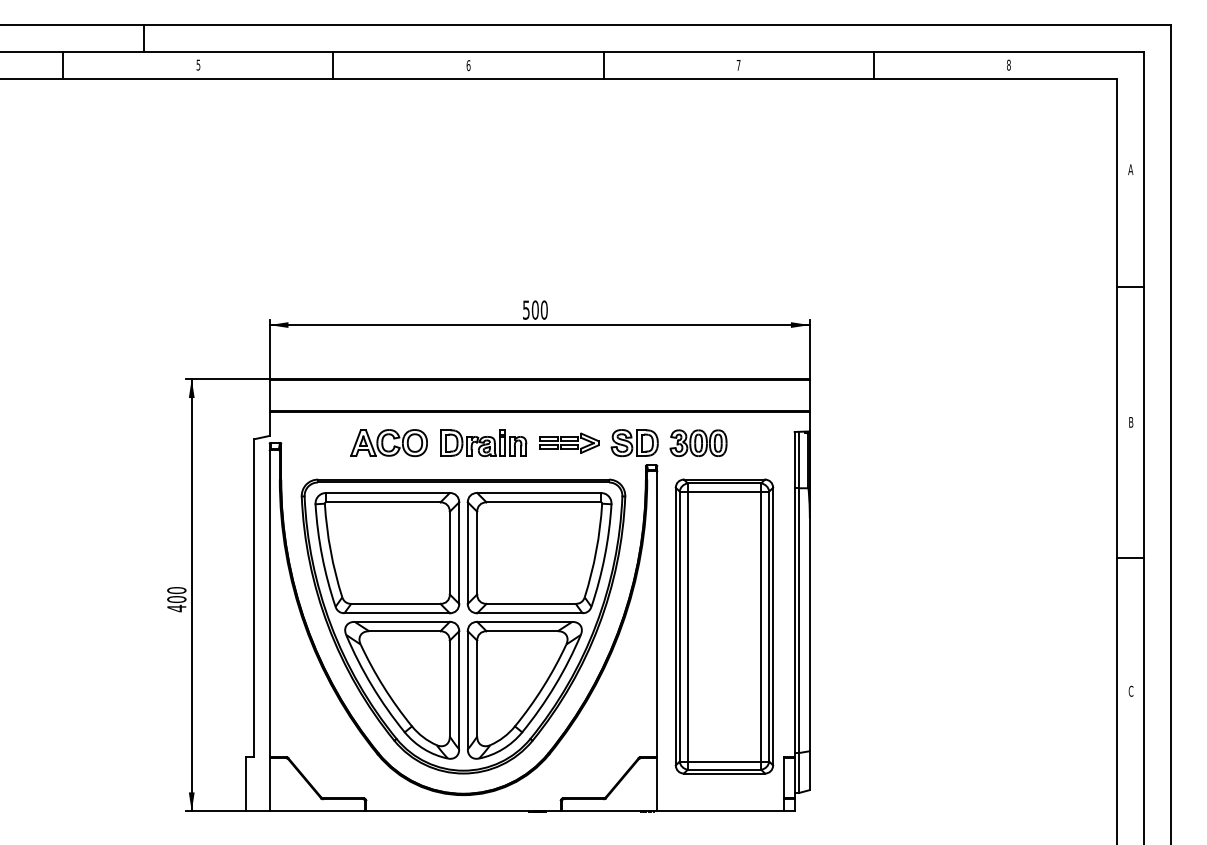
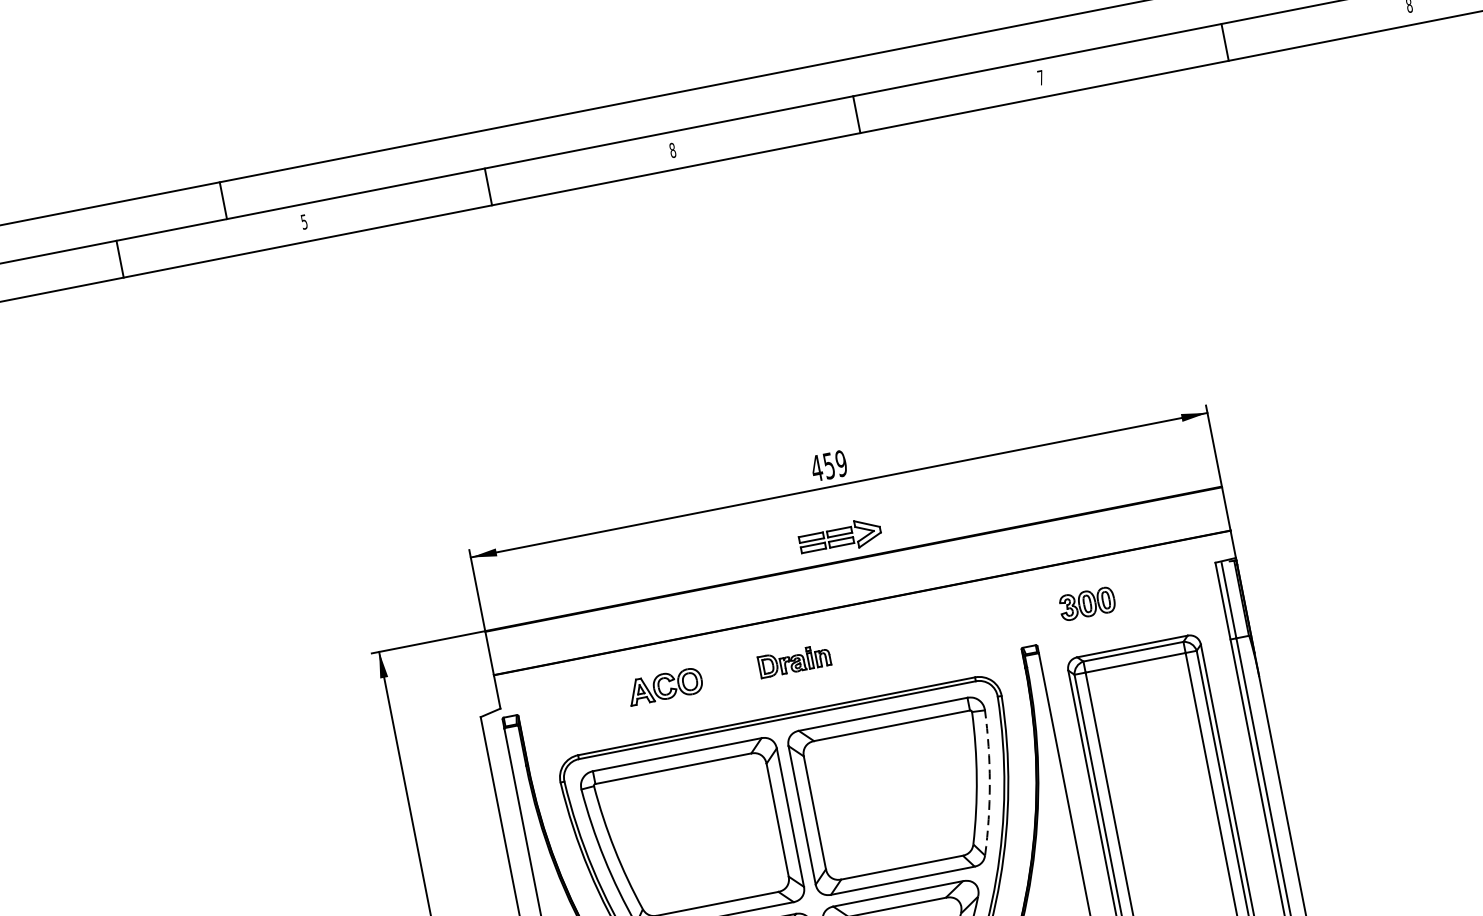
text: (468, 65) -> (672, 150), 6 -> 8
text: (534, 309) -> (827, 465), 500 -> 459
part: (483, 442) -> (793, 660), size x0.6
part: (569, 442) -> (840, 536), moved
part: (388, 443) -> (664, 687), size x0.7
part: (634, 443) -> (1000, 621), removed
part: (698, 443) -> (1087, 604), size x0.7
arc: (604, 556) -> (989, 783), solid -> dashed

